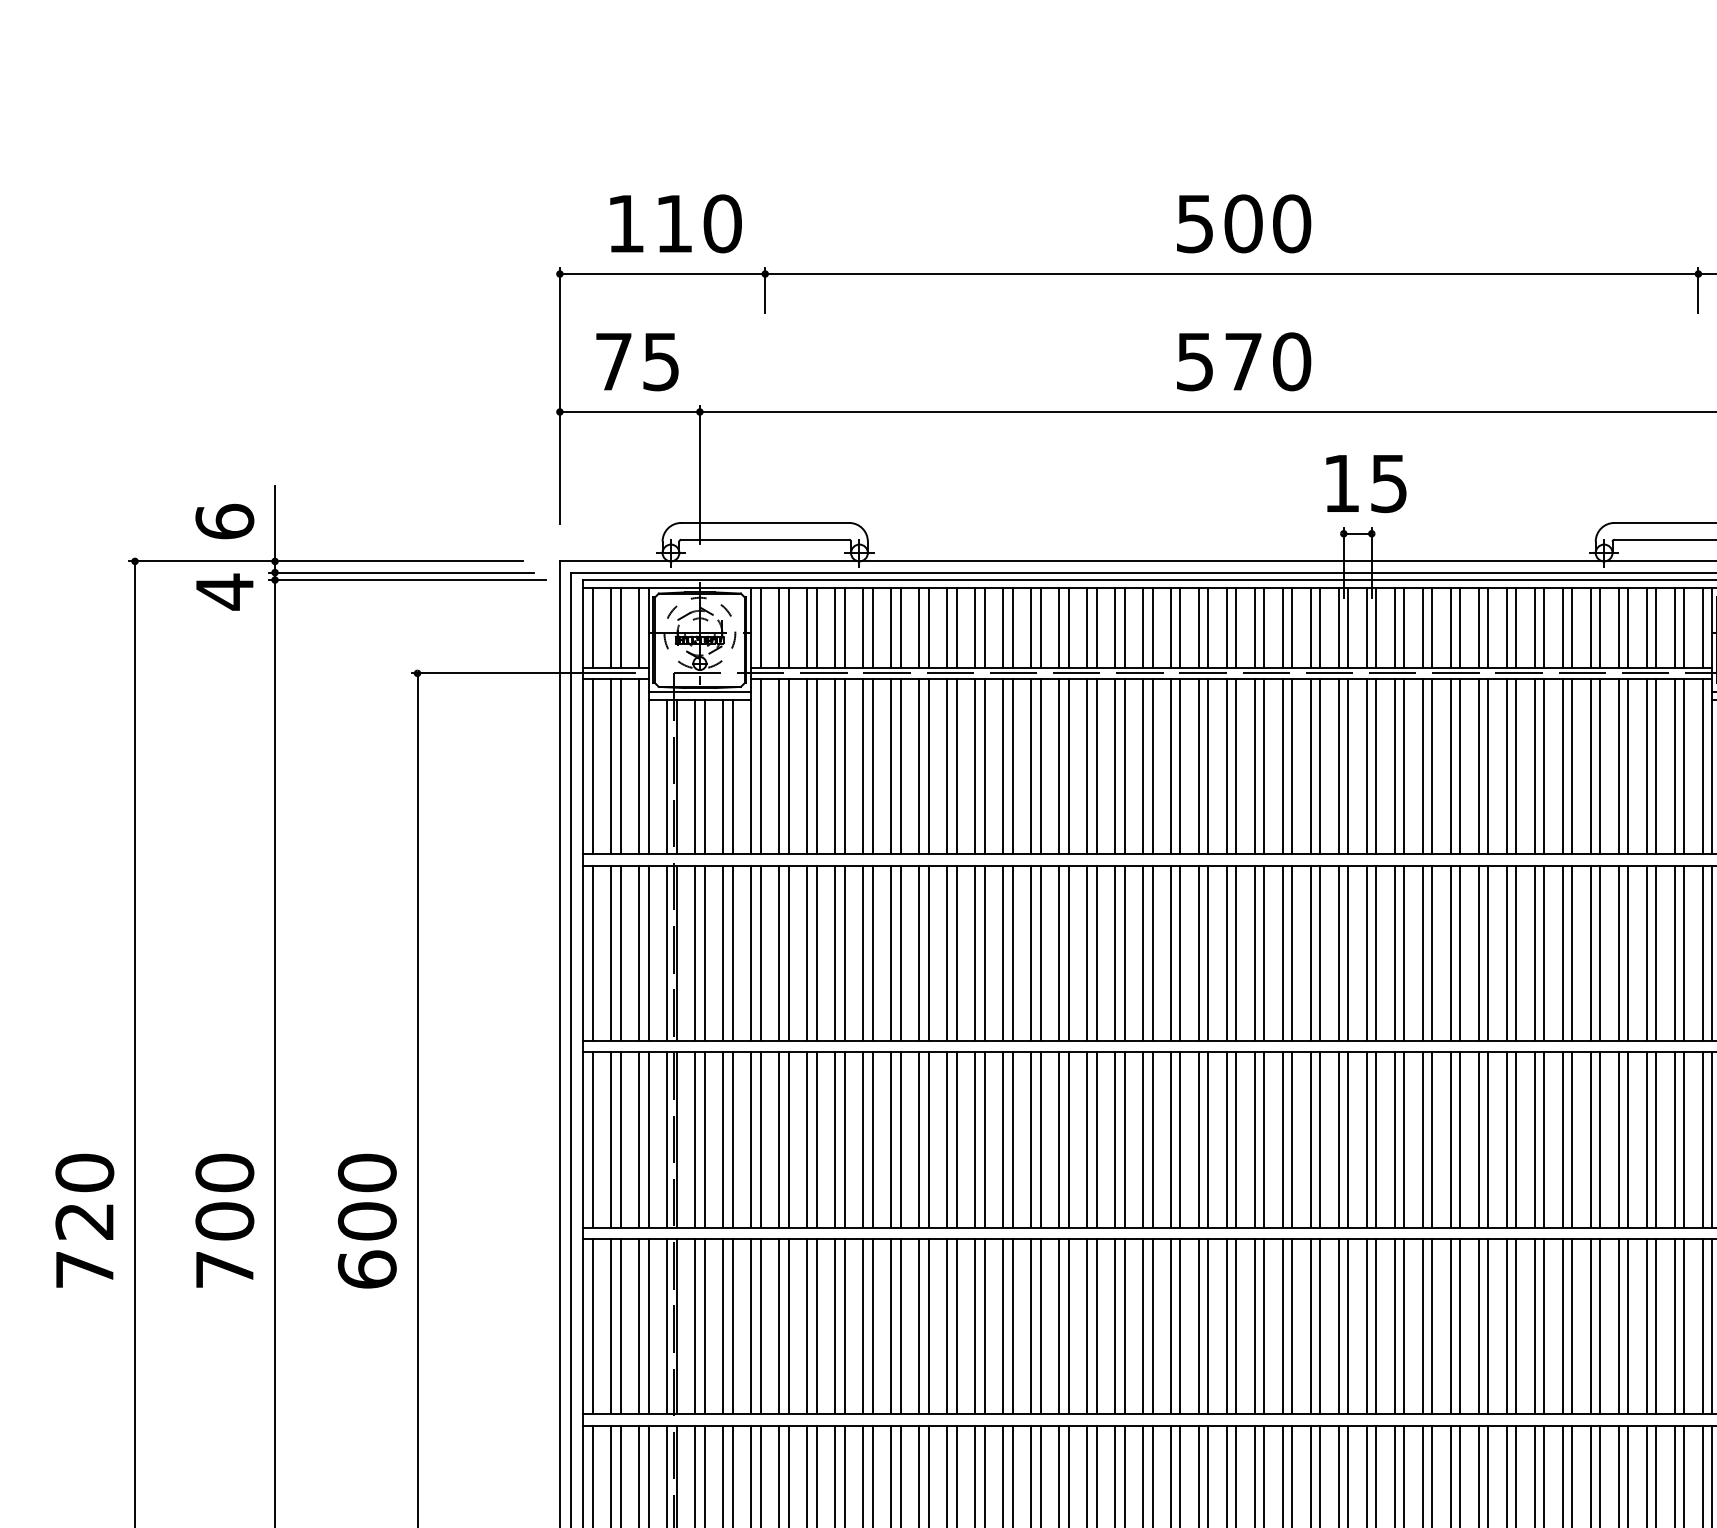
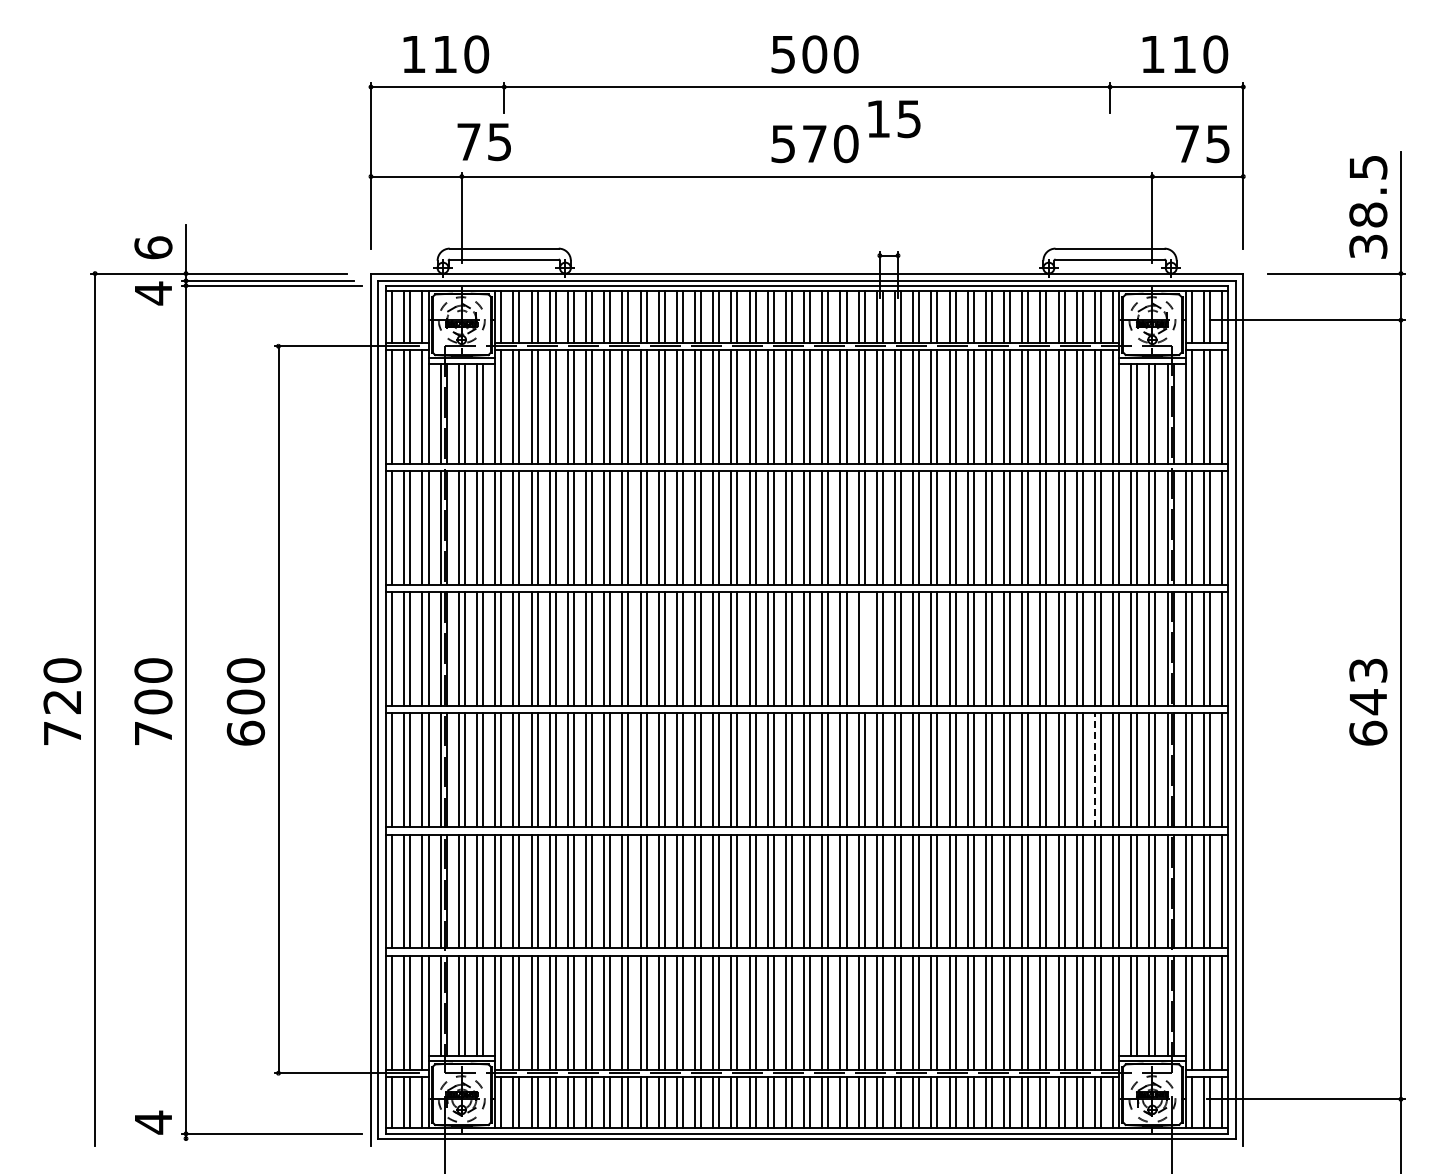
text: (636, 362) -> (483, 142), moved
text: (1366, 484) -> (894, 119), moved
line: (1320, 1138) -> (864, 648), removed
line: (1674, 1326) -> (1094, 770), solid -> dashed

